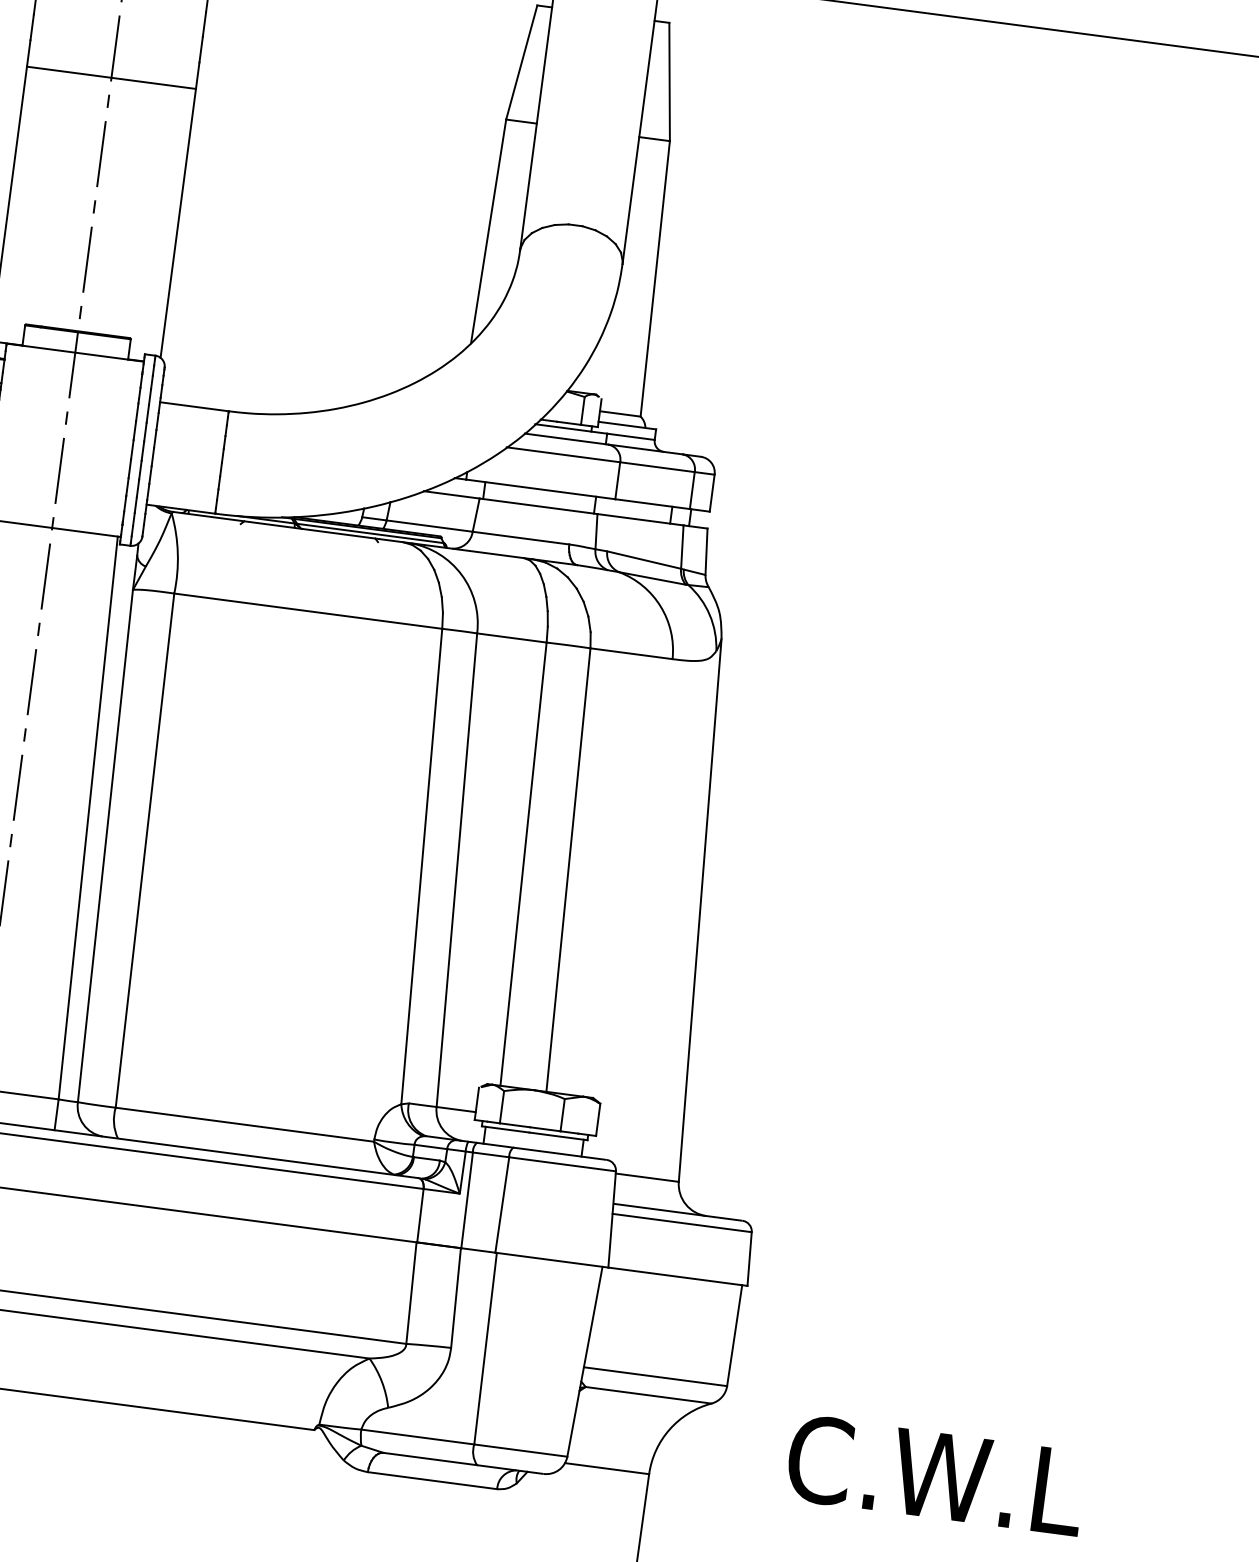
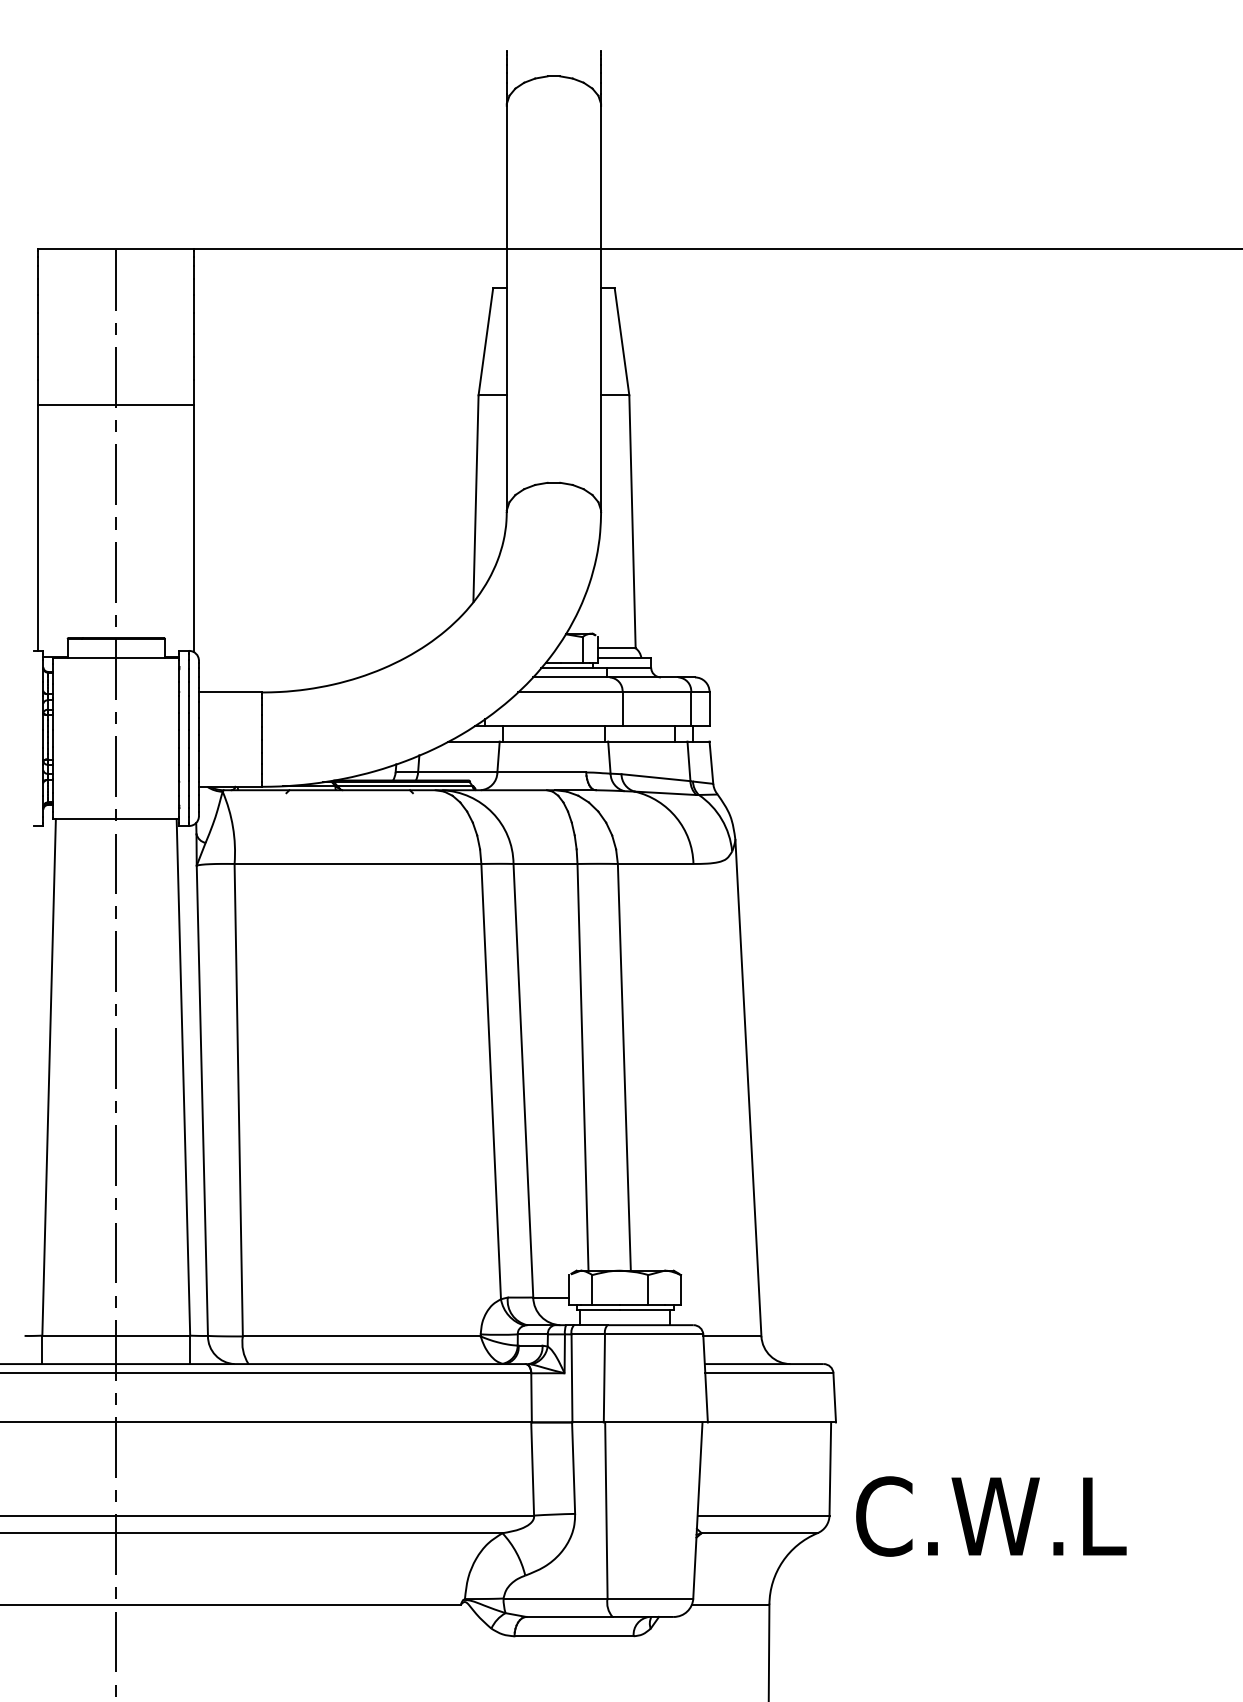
text: (936, 1475) -> (991, 1516), moved

